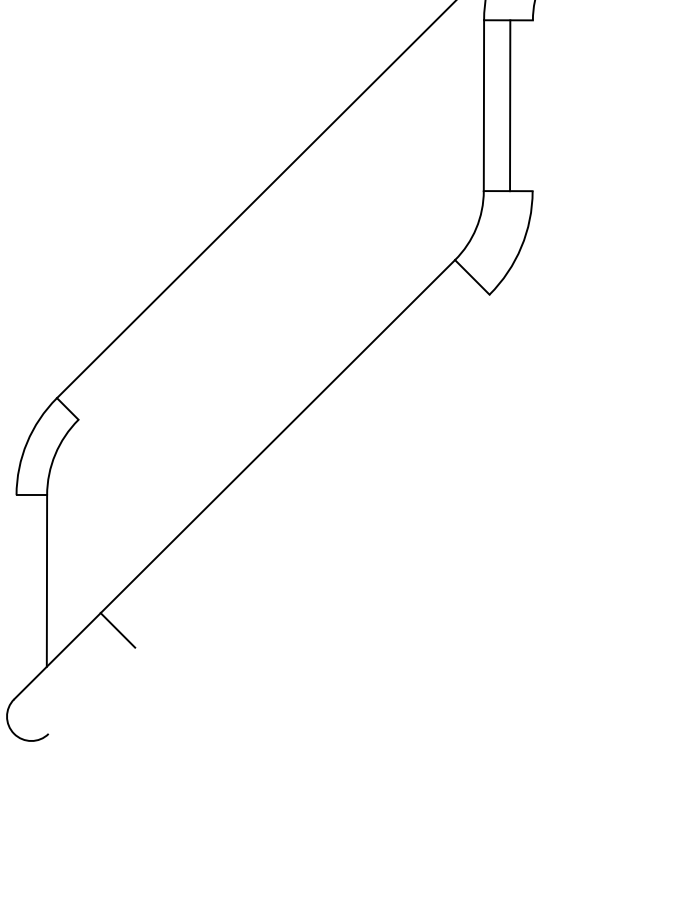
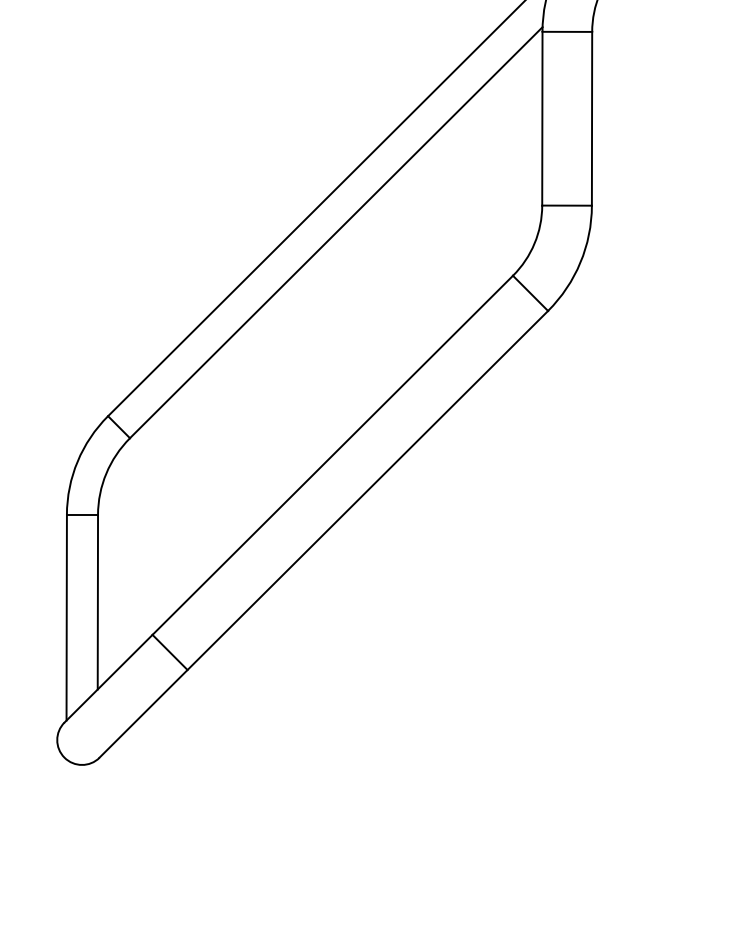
line: (509, 105) -> (591, 118), moved
line: (281, 217) -> (336, 232), added
line: (268, 513) -> (323, 533), added
line: (16, 596) -> (66, 617), added

